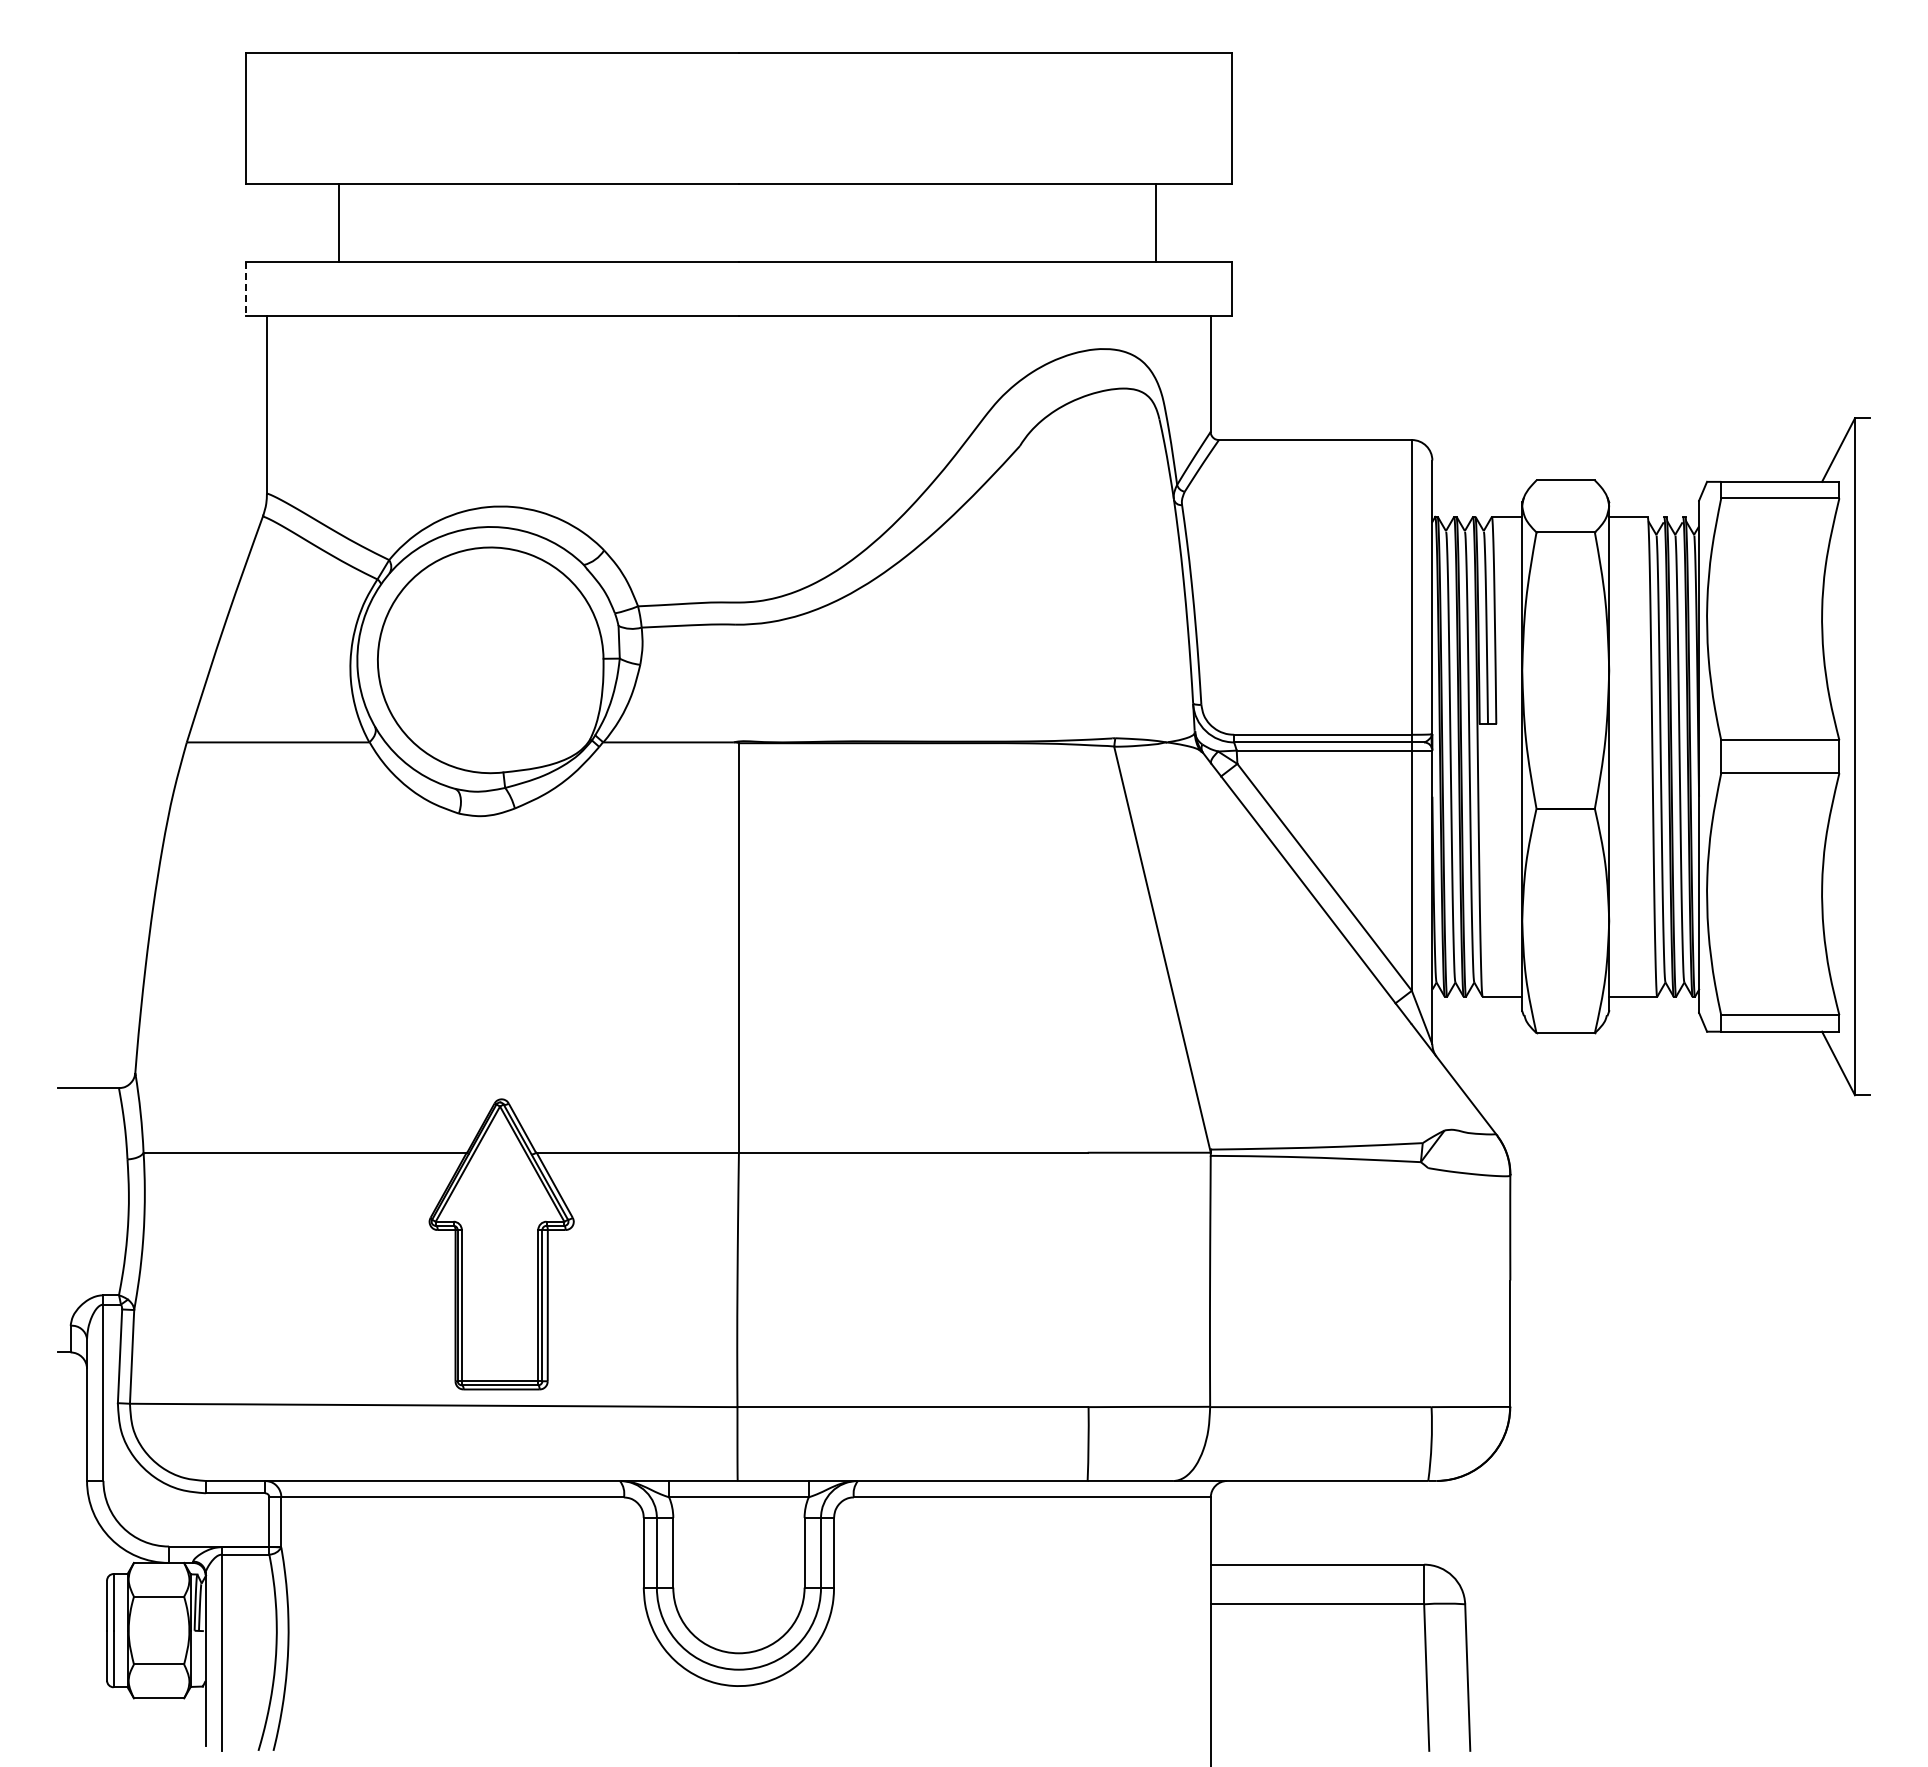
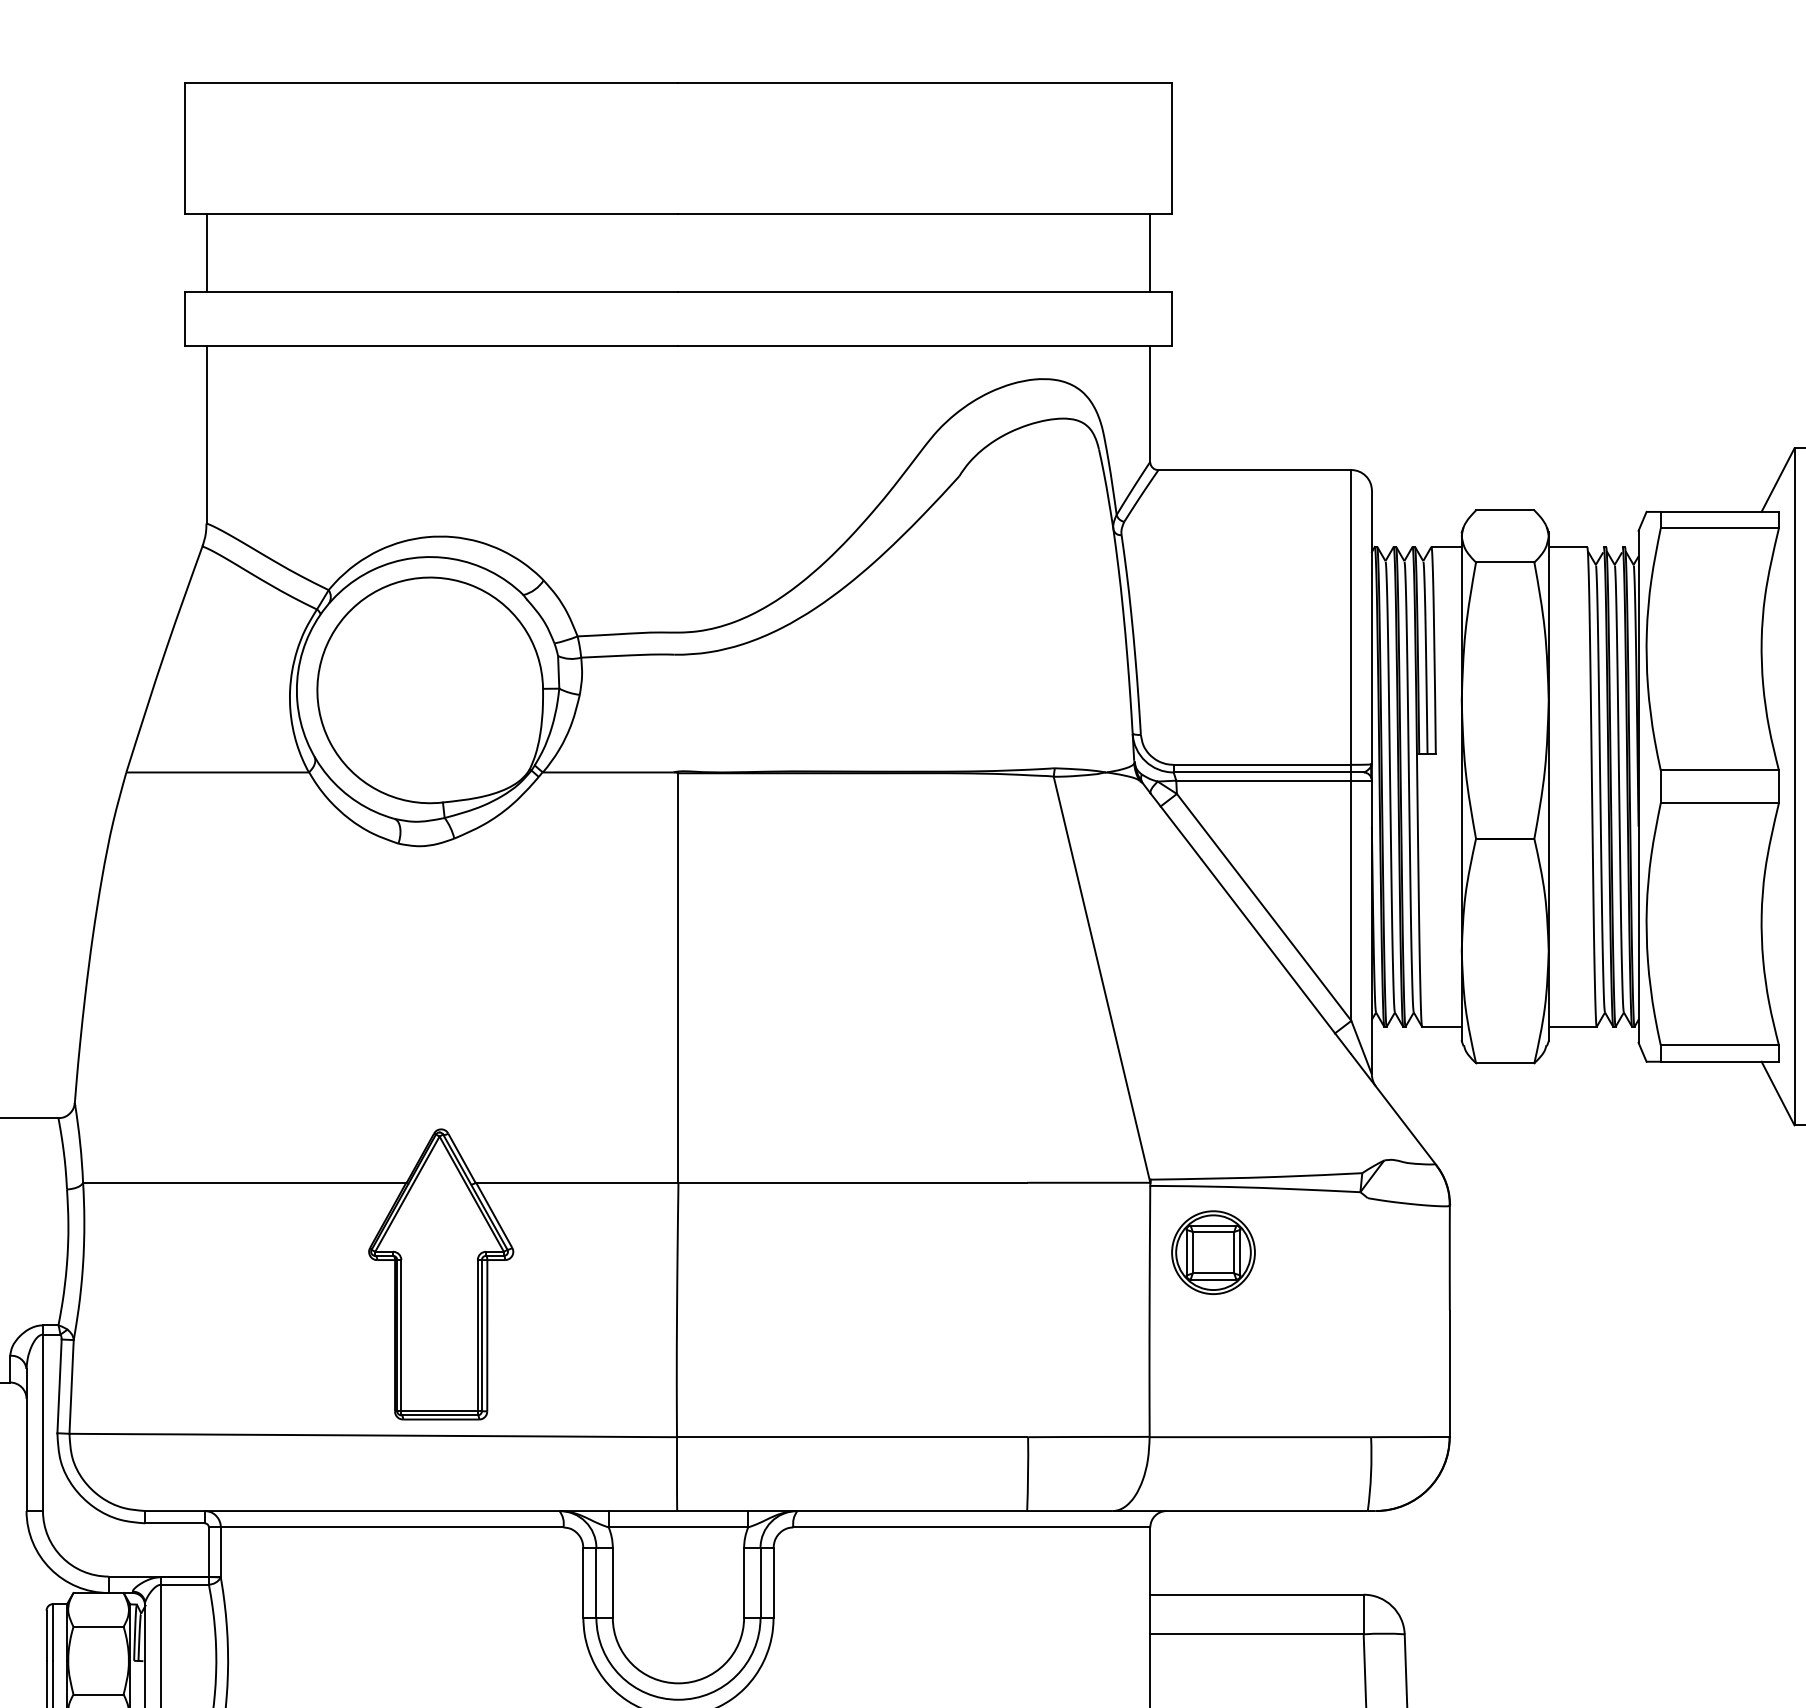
line: (339, 223) -> (207, 253), moved
line: (1155, 223) -> (1150, 253), moved
line: (245, 289) -> (185, 319), dashed -> solid
part: (1273, 1222) -> (1213, 1252), added

